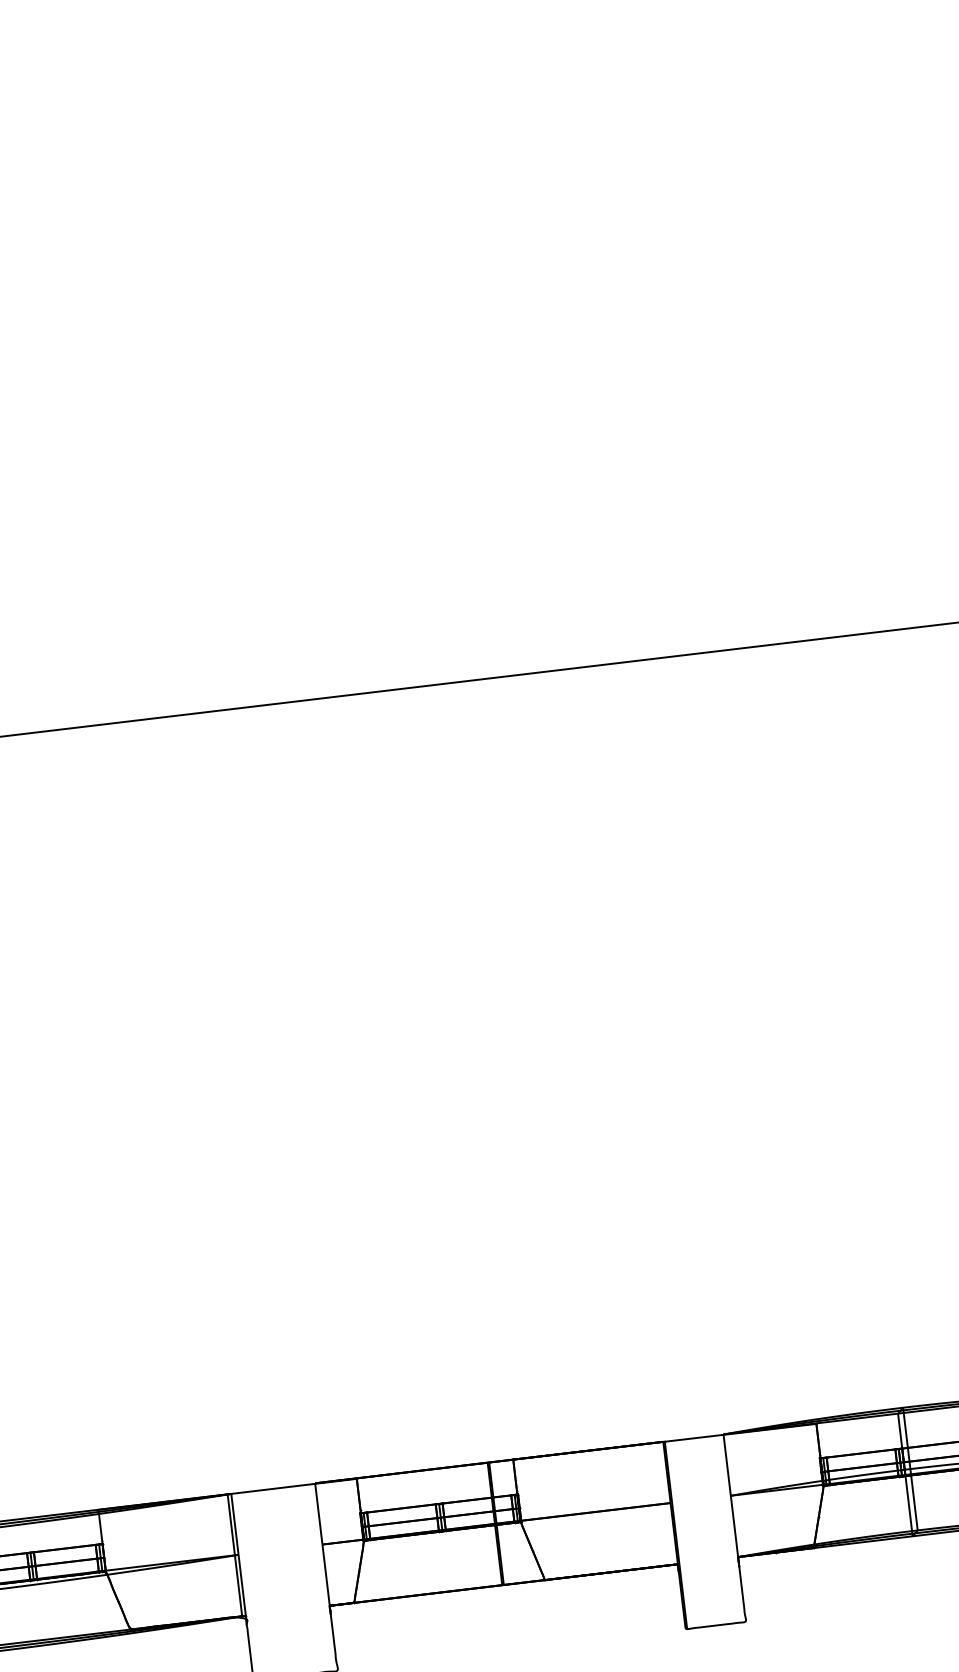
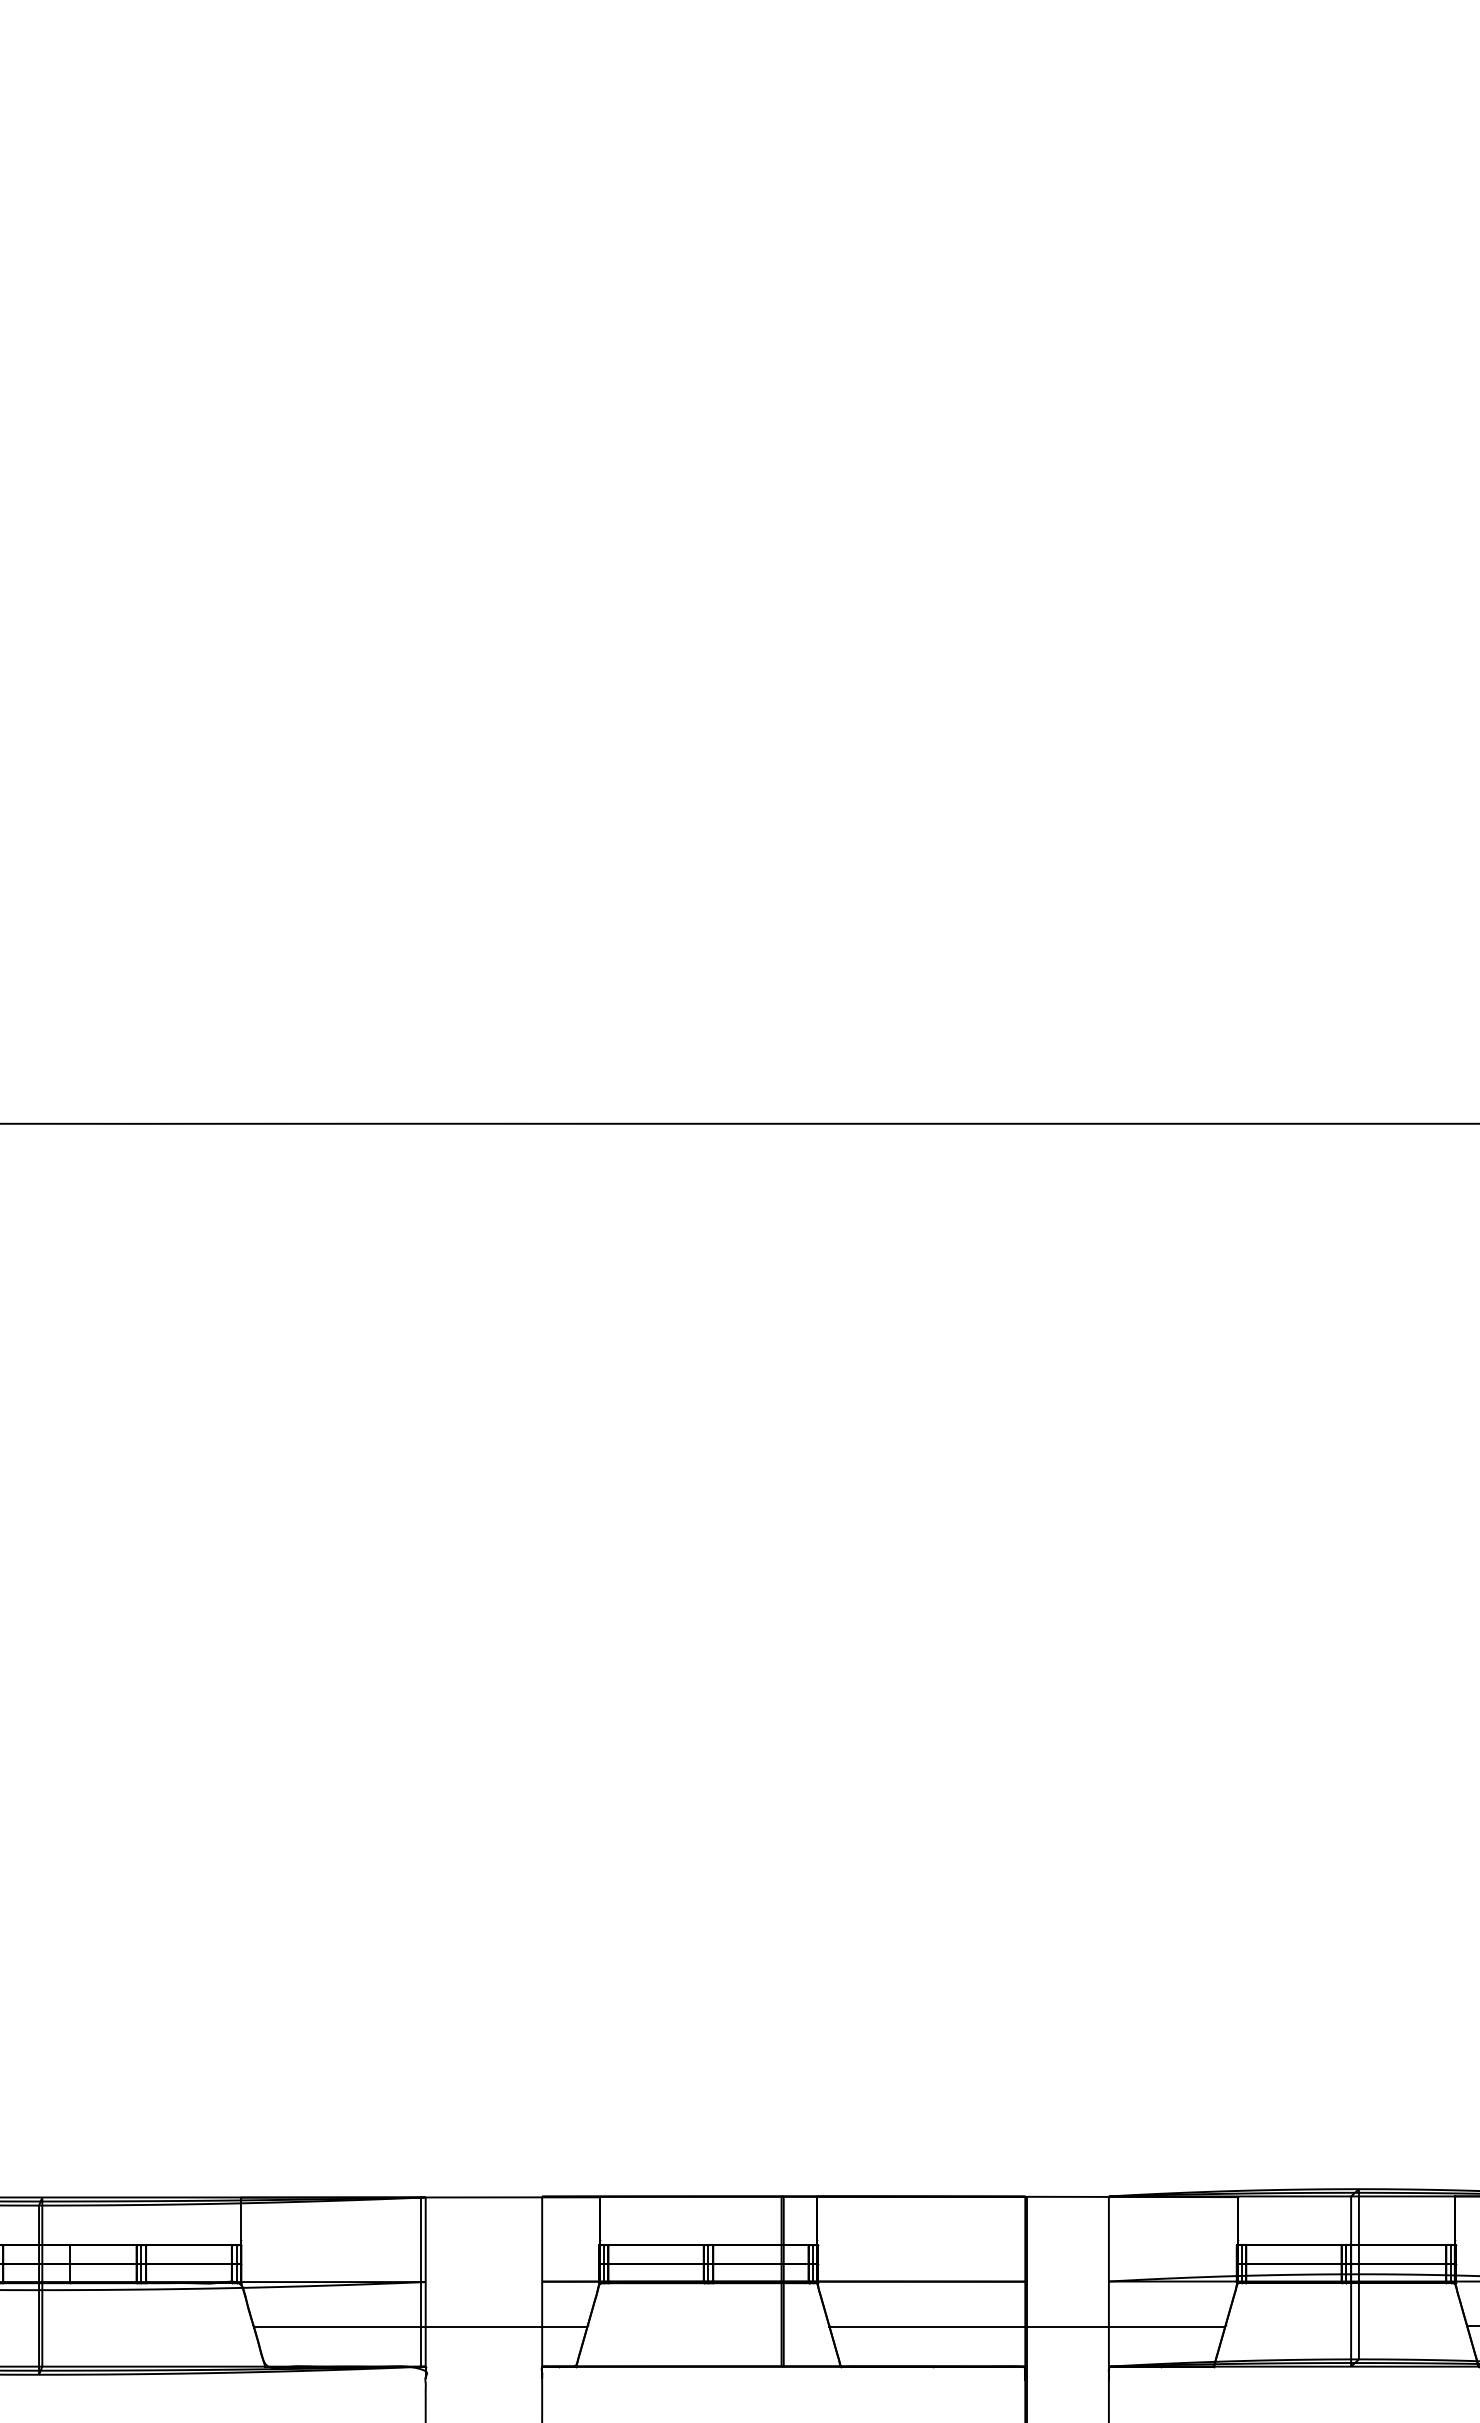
line: (676, 1535) -> (1027, 2326), added
line: (238, 1587) -> (420, 2326), added

